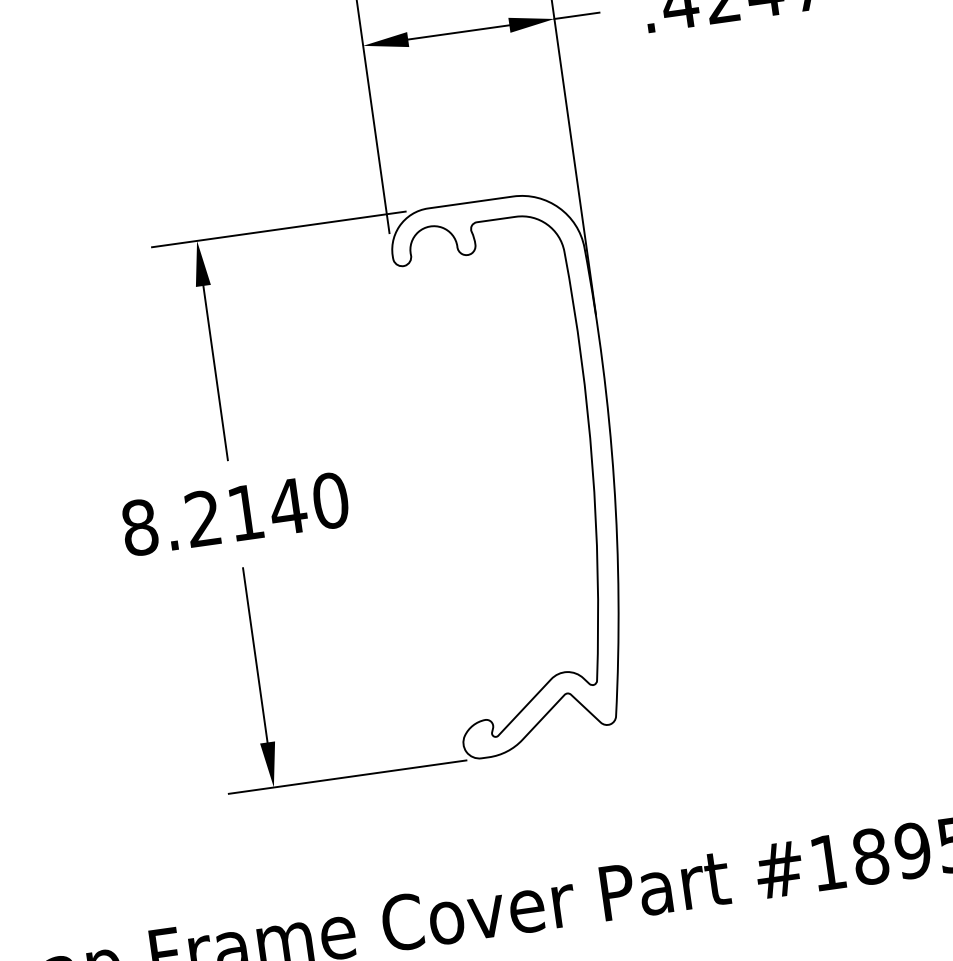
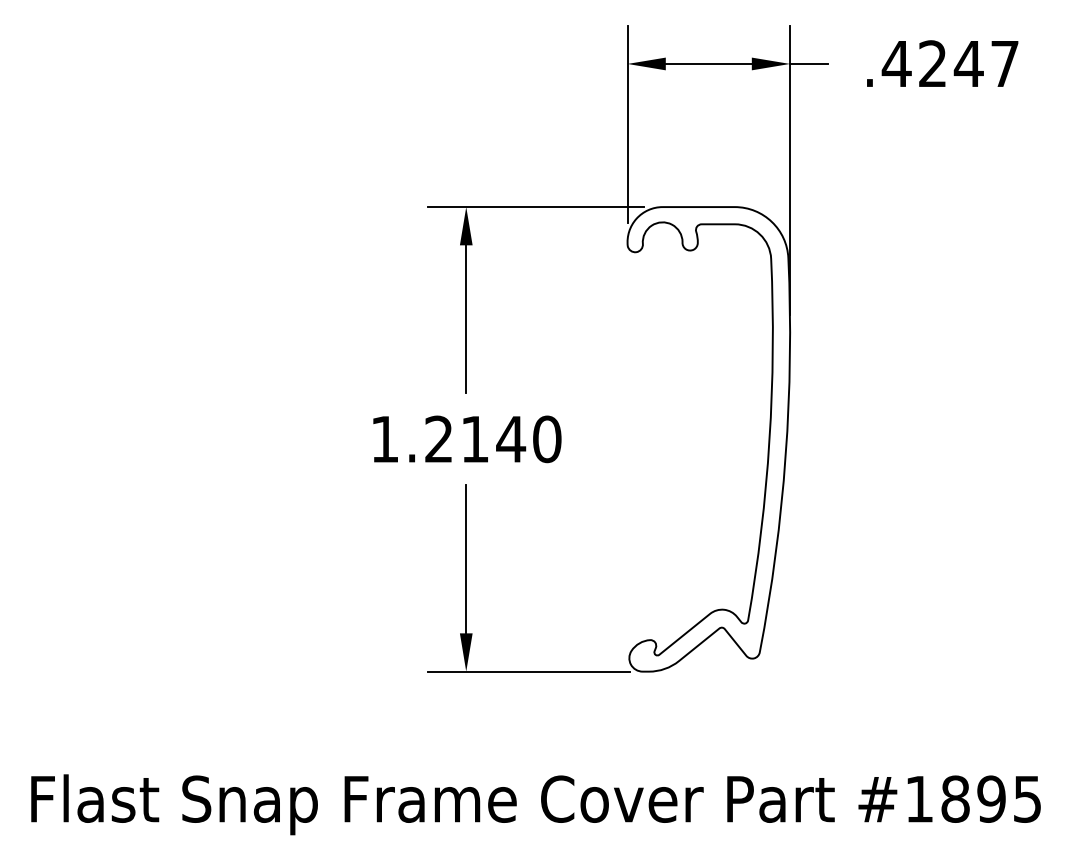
text: (140, 527) -> (385, 439), 8.2140 -> 1.2140

